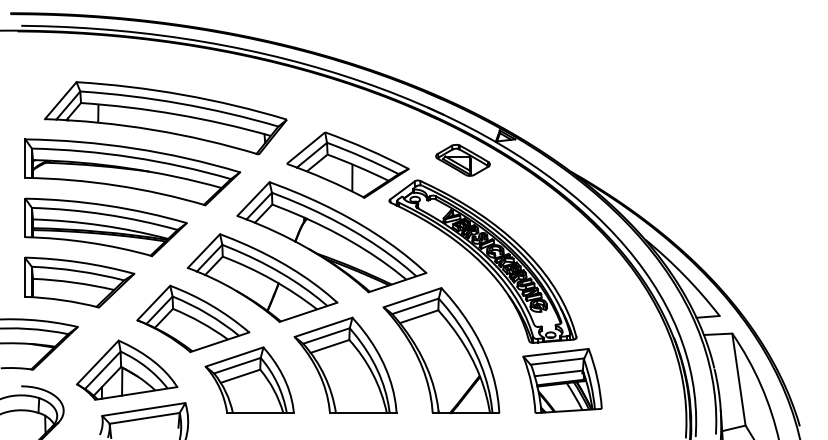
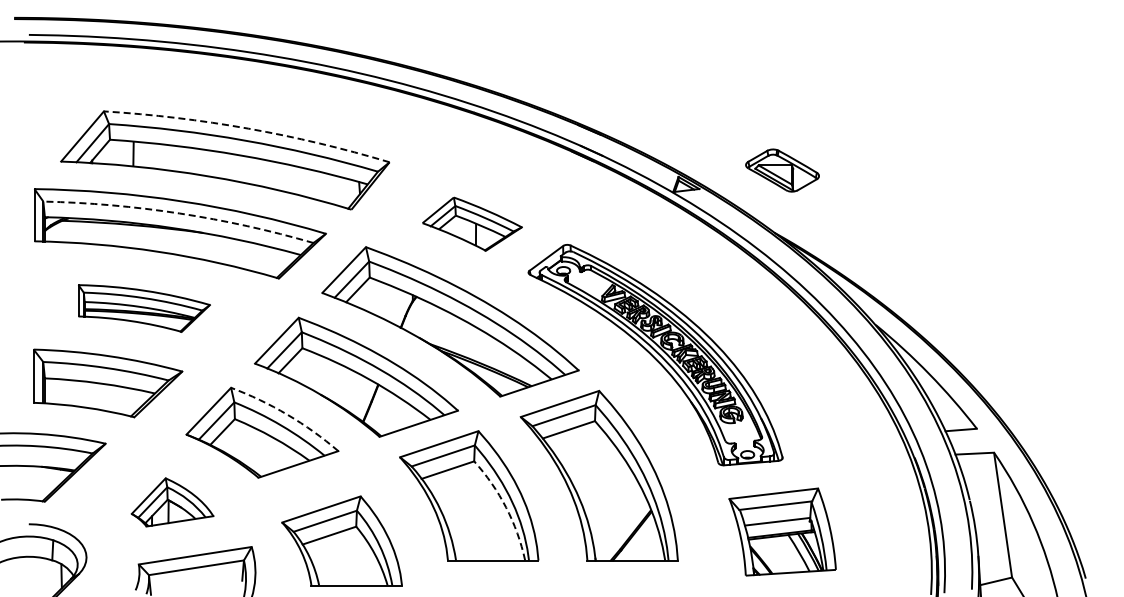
arc: (183, 94) -> (248, 128), solid -> dashed
arc: (132, 157) -> (179, 213), solid -> dashed
part: (462, 160) -> (782, 170), moved
part: (348, 165) -> (472, 224), size x0.6
part: (106, 227) -> (144, 308), size x0.6
arc: (211, 305) -> (287, 414), solid -> dashed
part: (127, 370) -> (172, 502), size x0.6
arc: (373, 373) -> (506, 507), solid -> dashed
part: (249, 379) -> (341, 540), moved
part: (562, 380) -> (782, 531), moved

